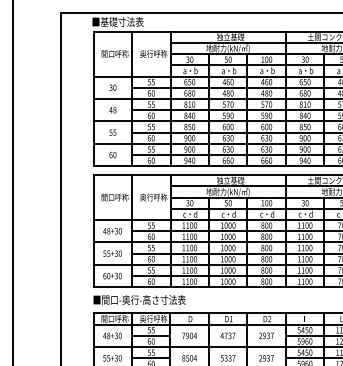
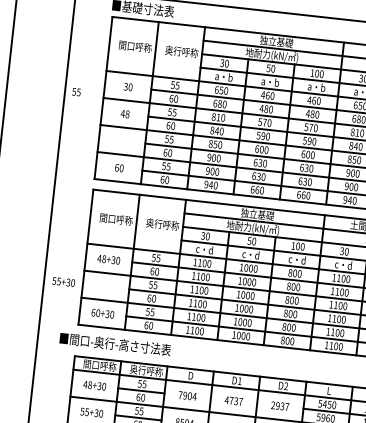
text: (112, 132) -> (76, 91), moved
text: (112, 253) -> (63, 281), moved
text: (139, 299) -> (115, 343), moved

